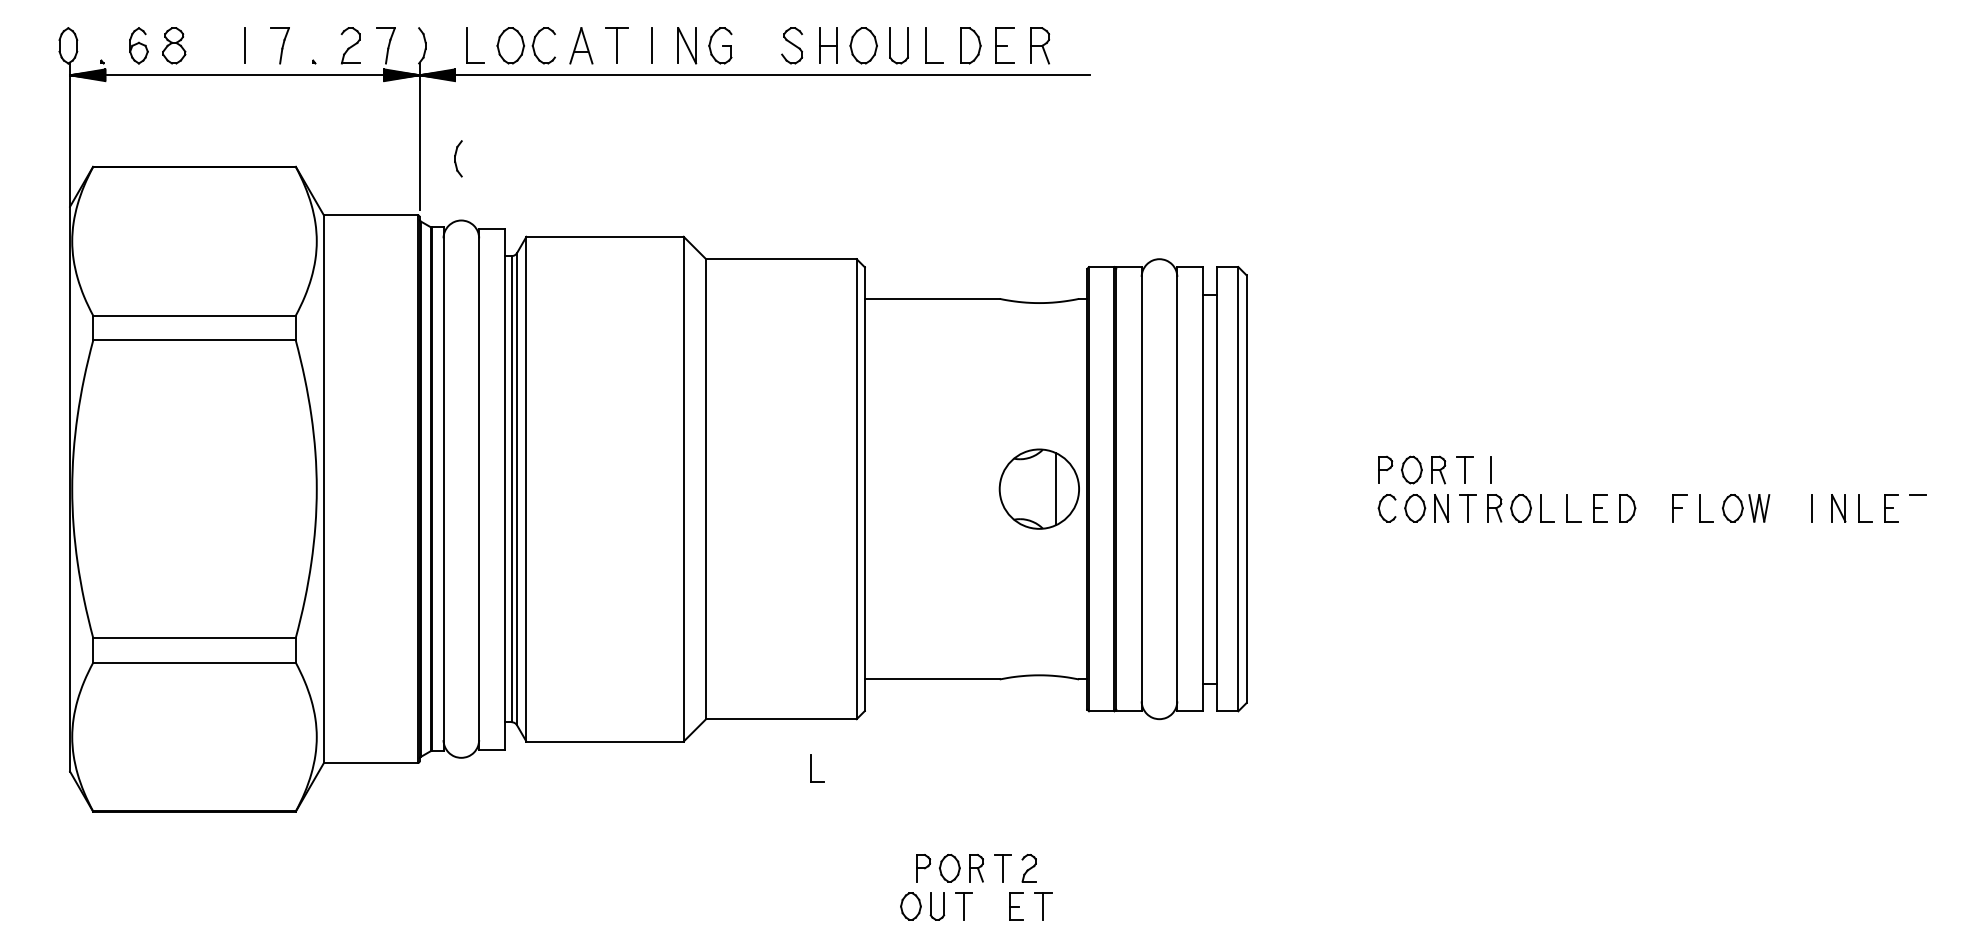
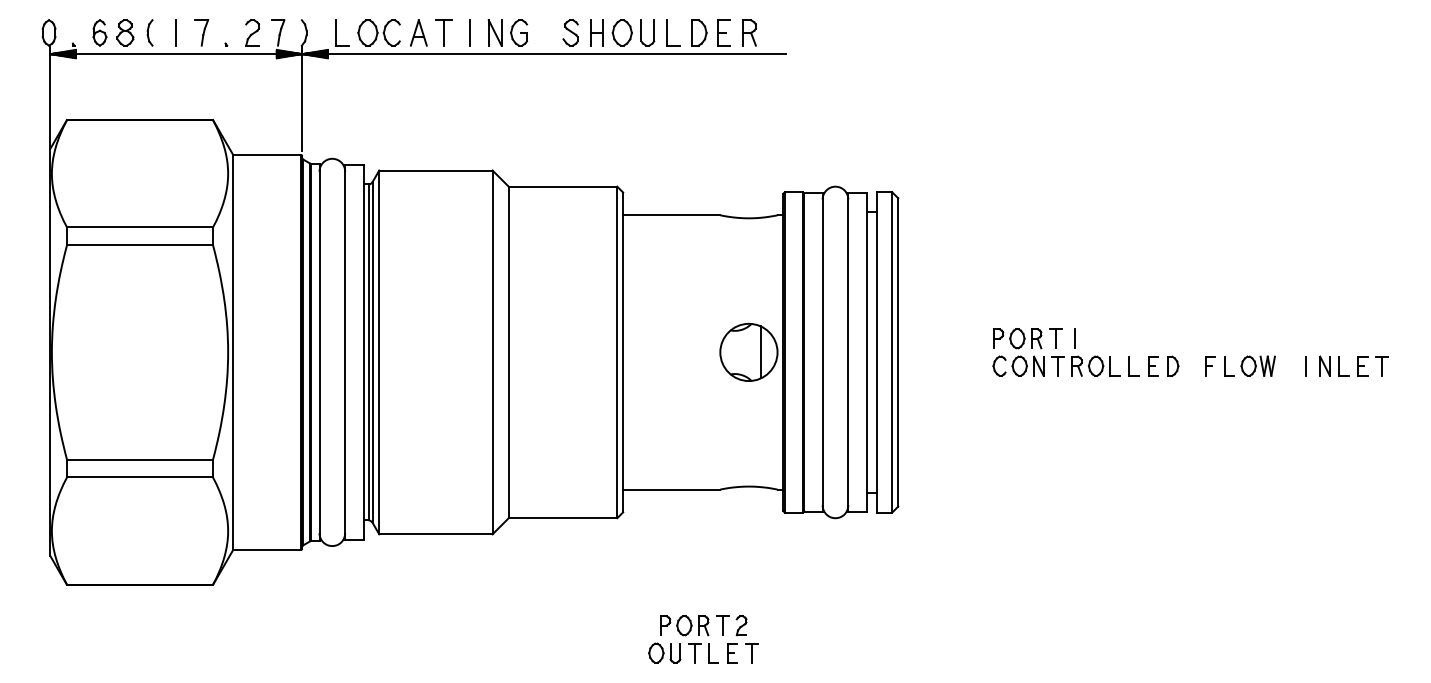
part: (458, 158) -> (150, 32), moved
line: (1918, 508) -> (1382, 366), added
part: (817, 768) -> (713, 653), moved

